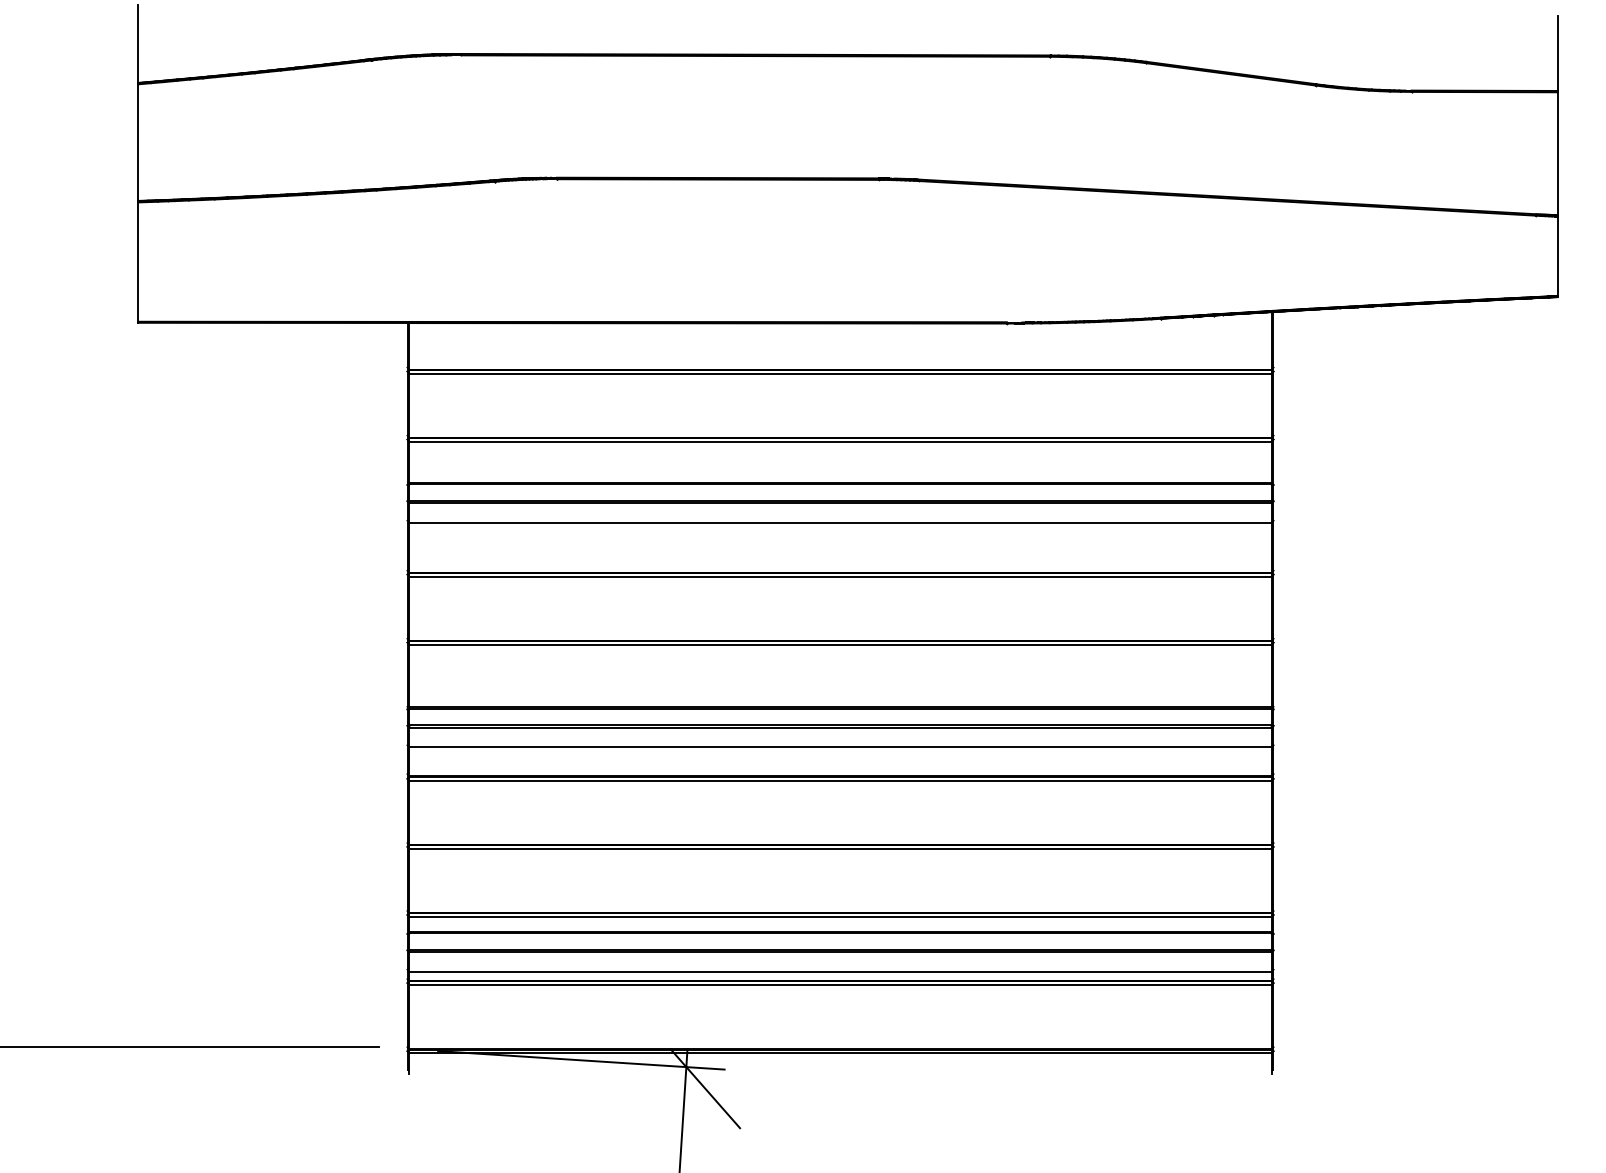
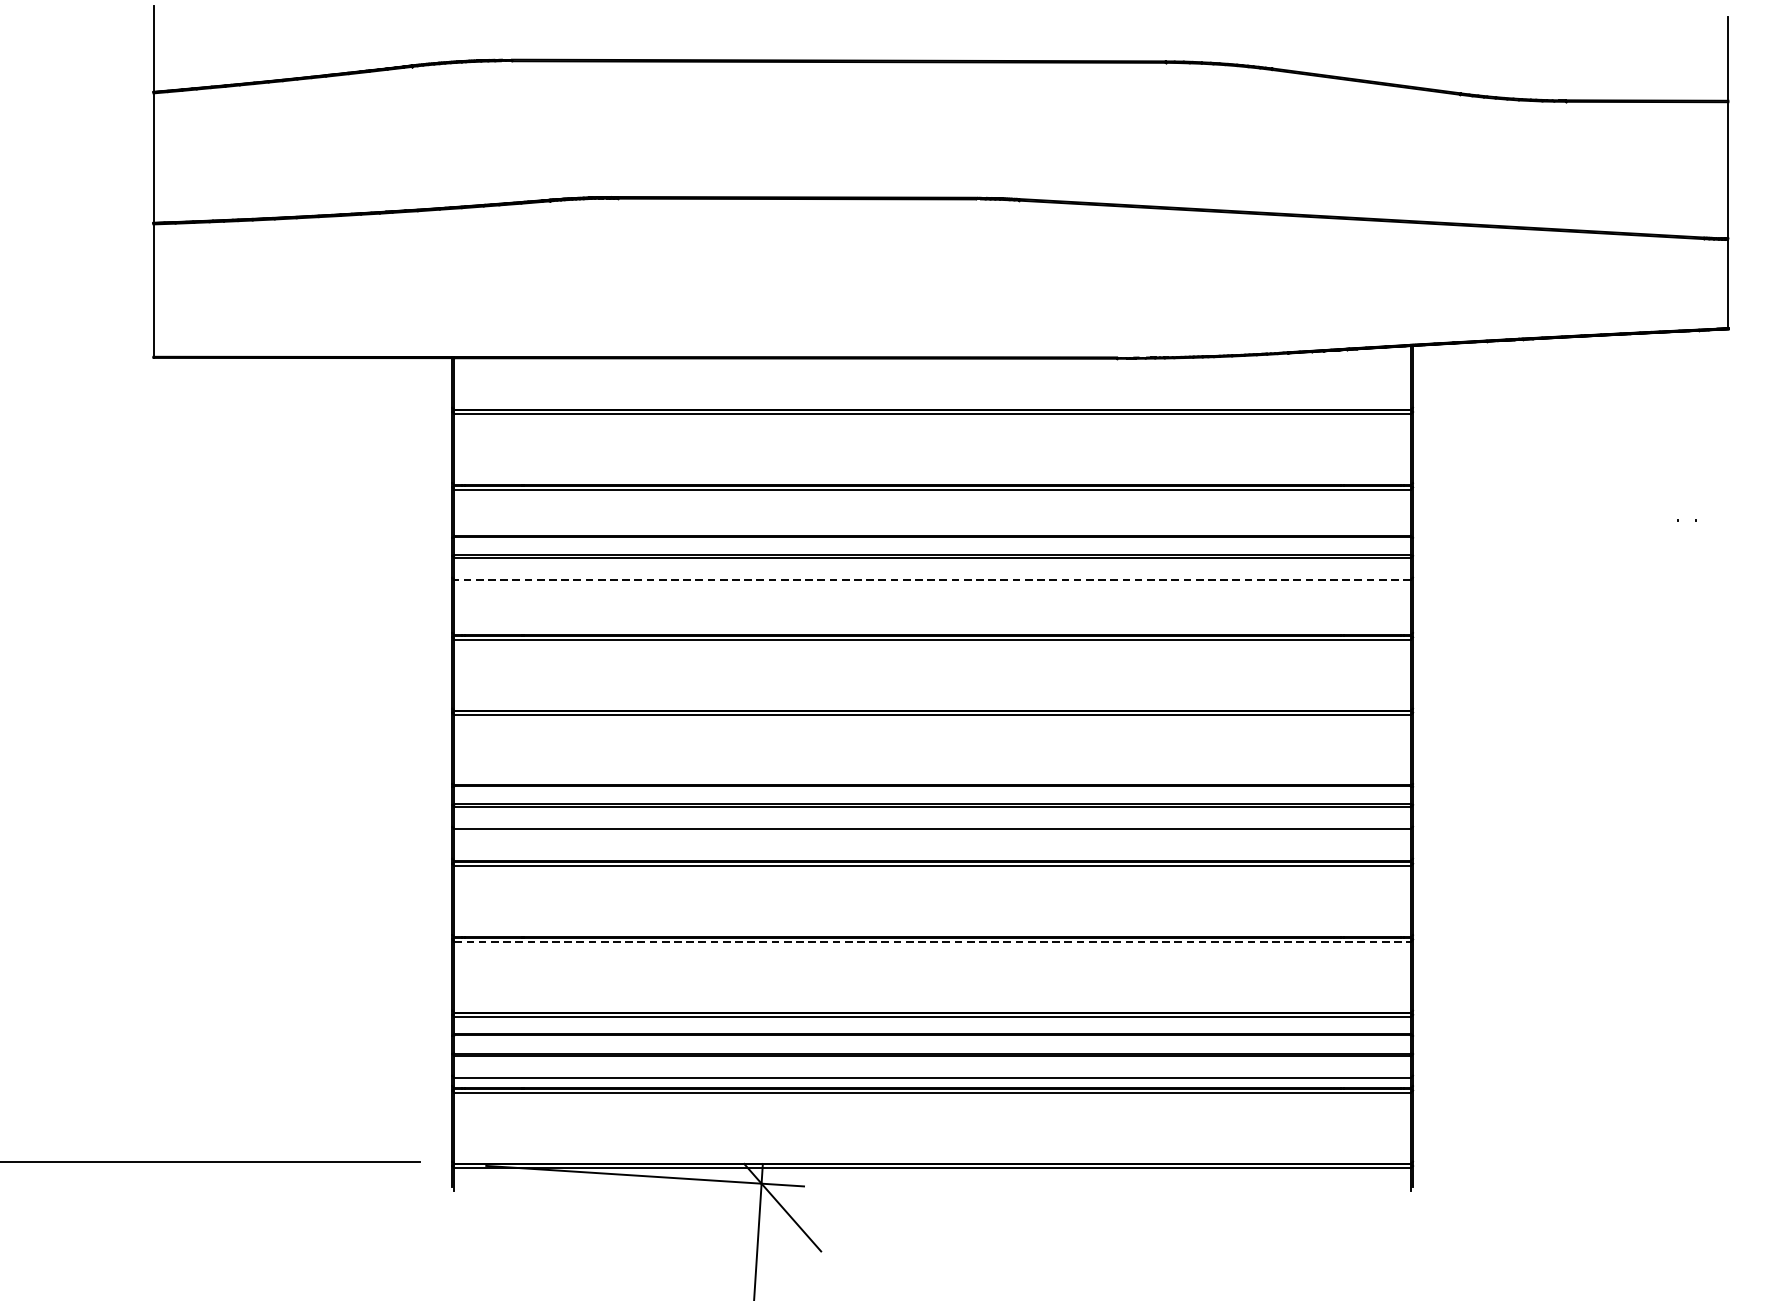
line: (840, 522) -> (932, 579), solid -> dashed
line: (841, 849) -> (933, 942), solid -> dashed

